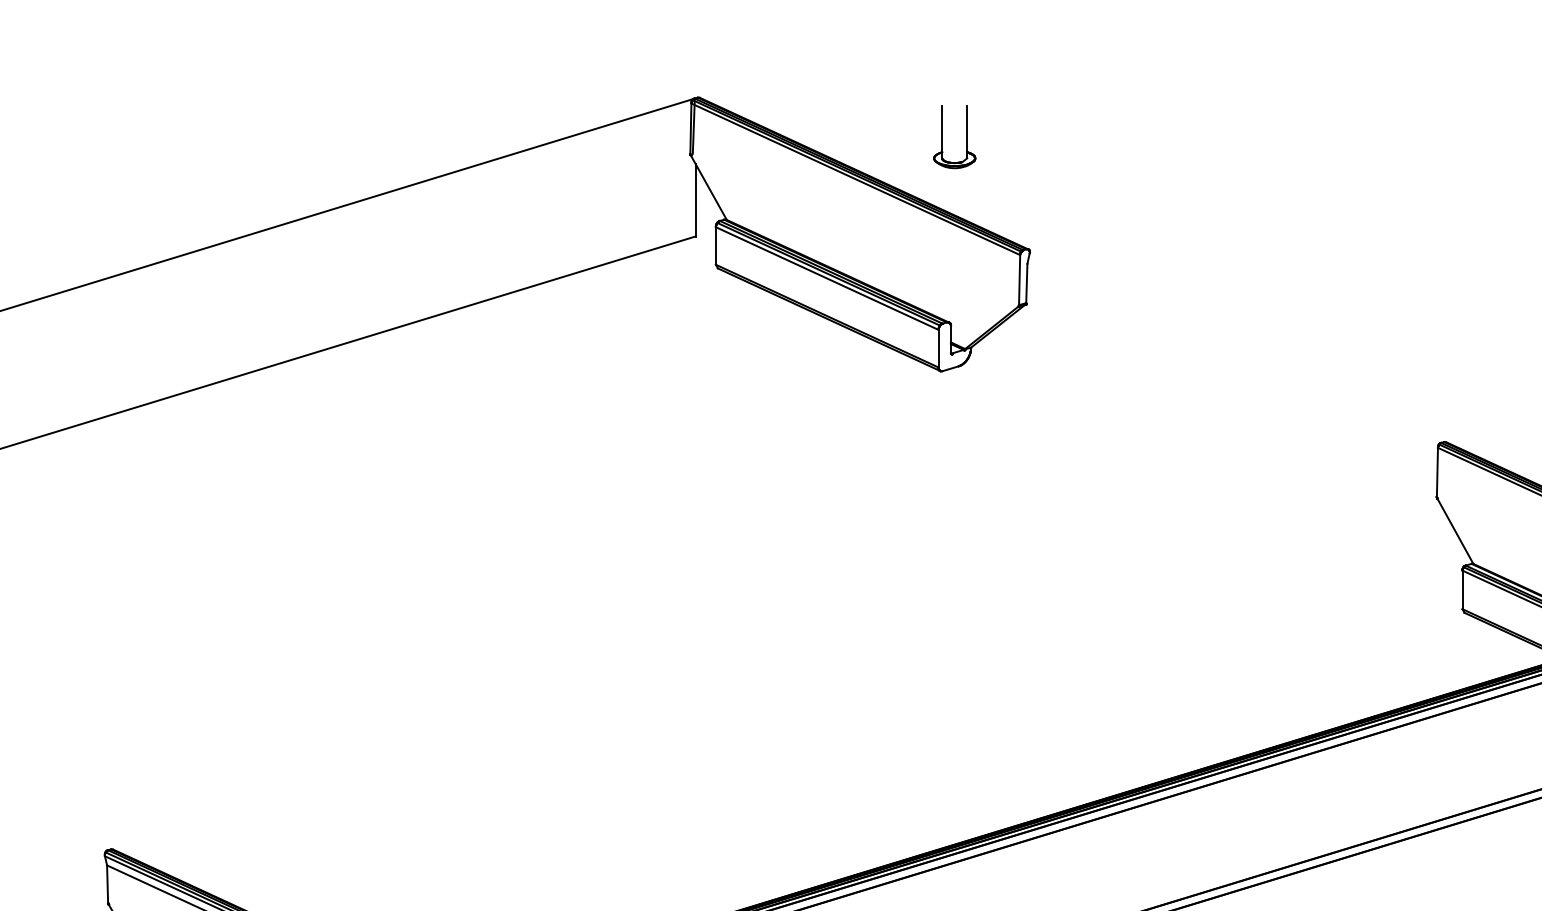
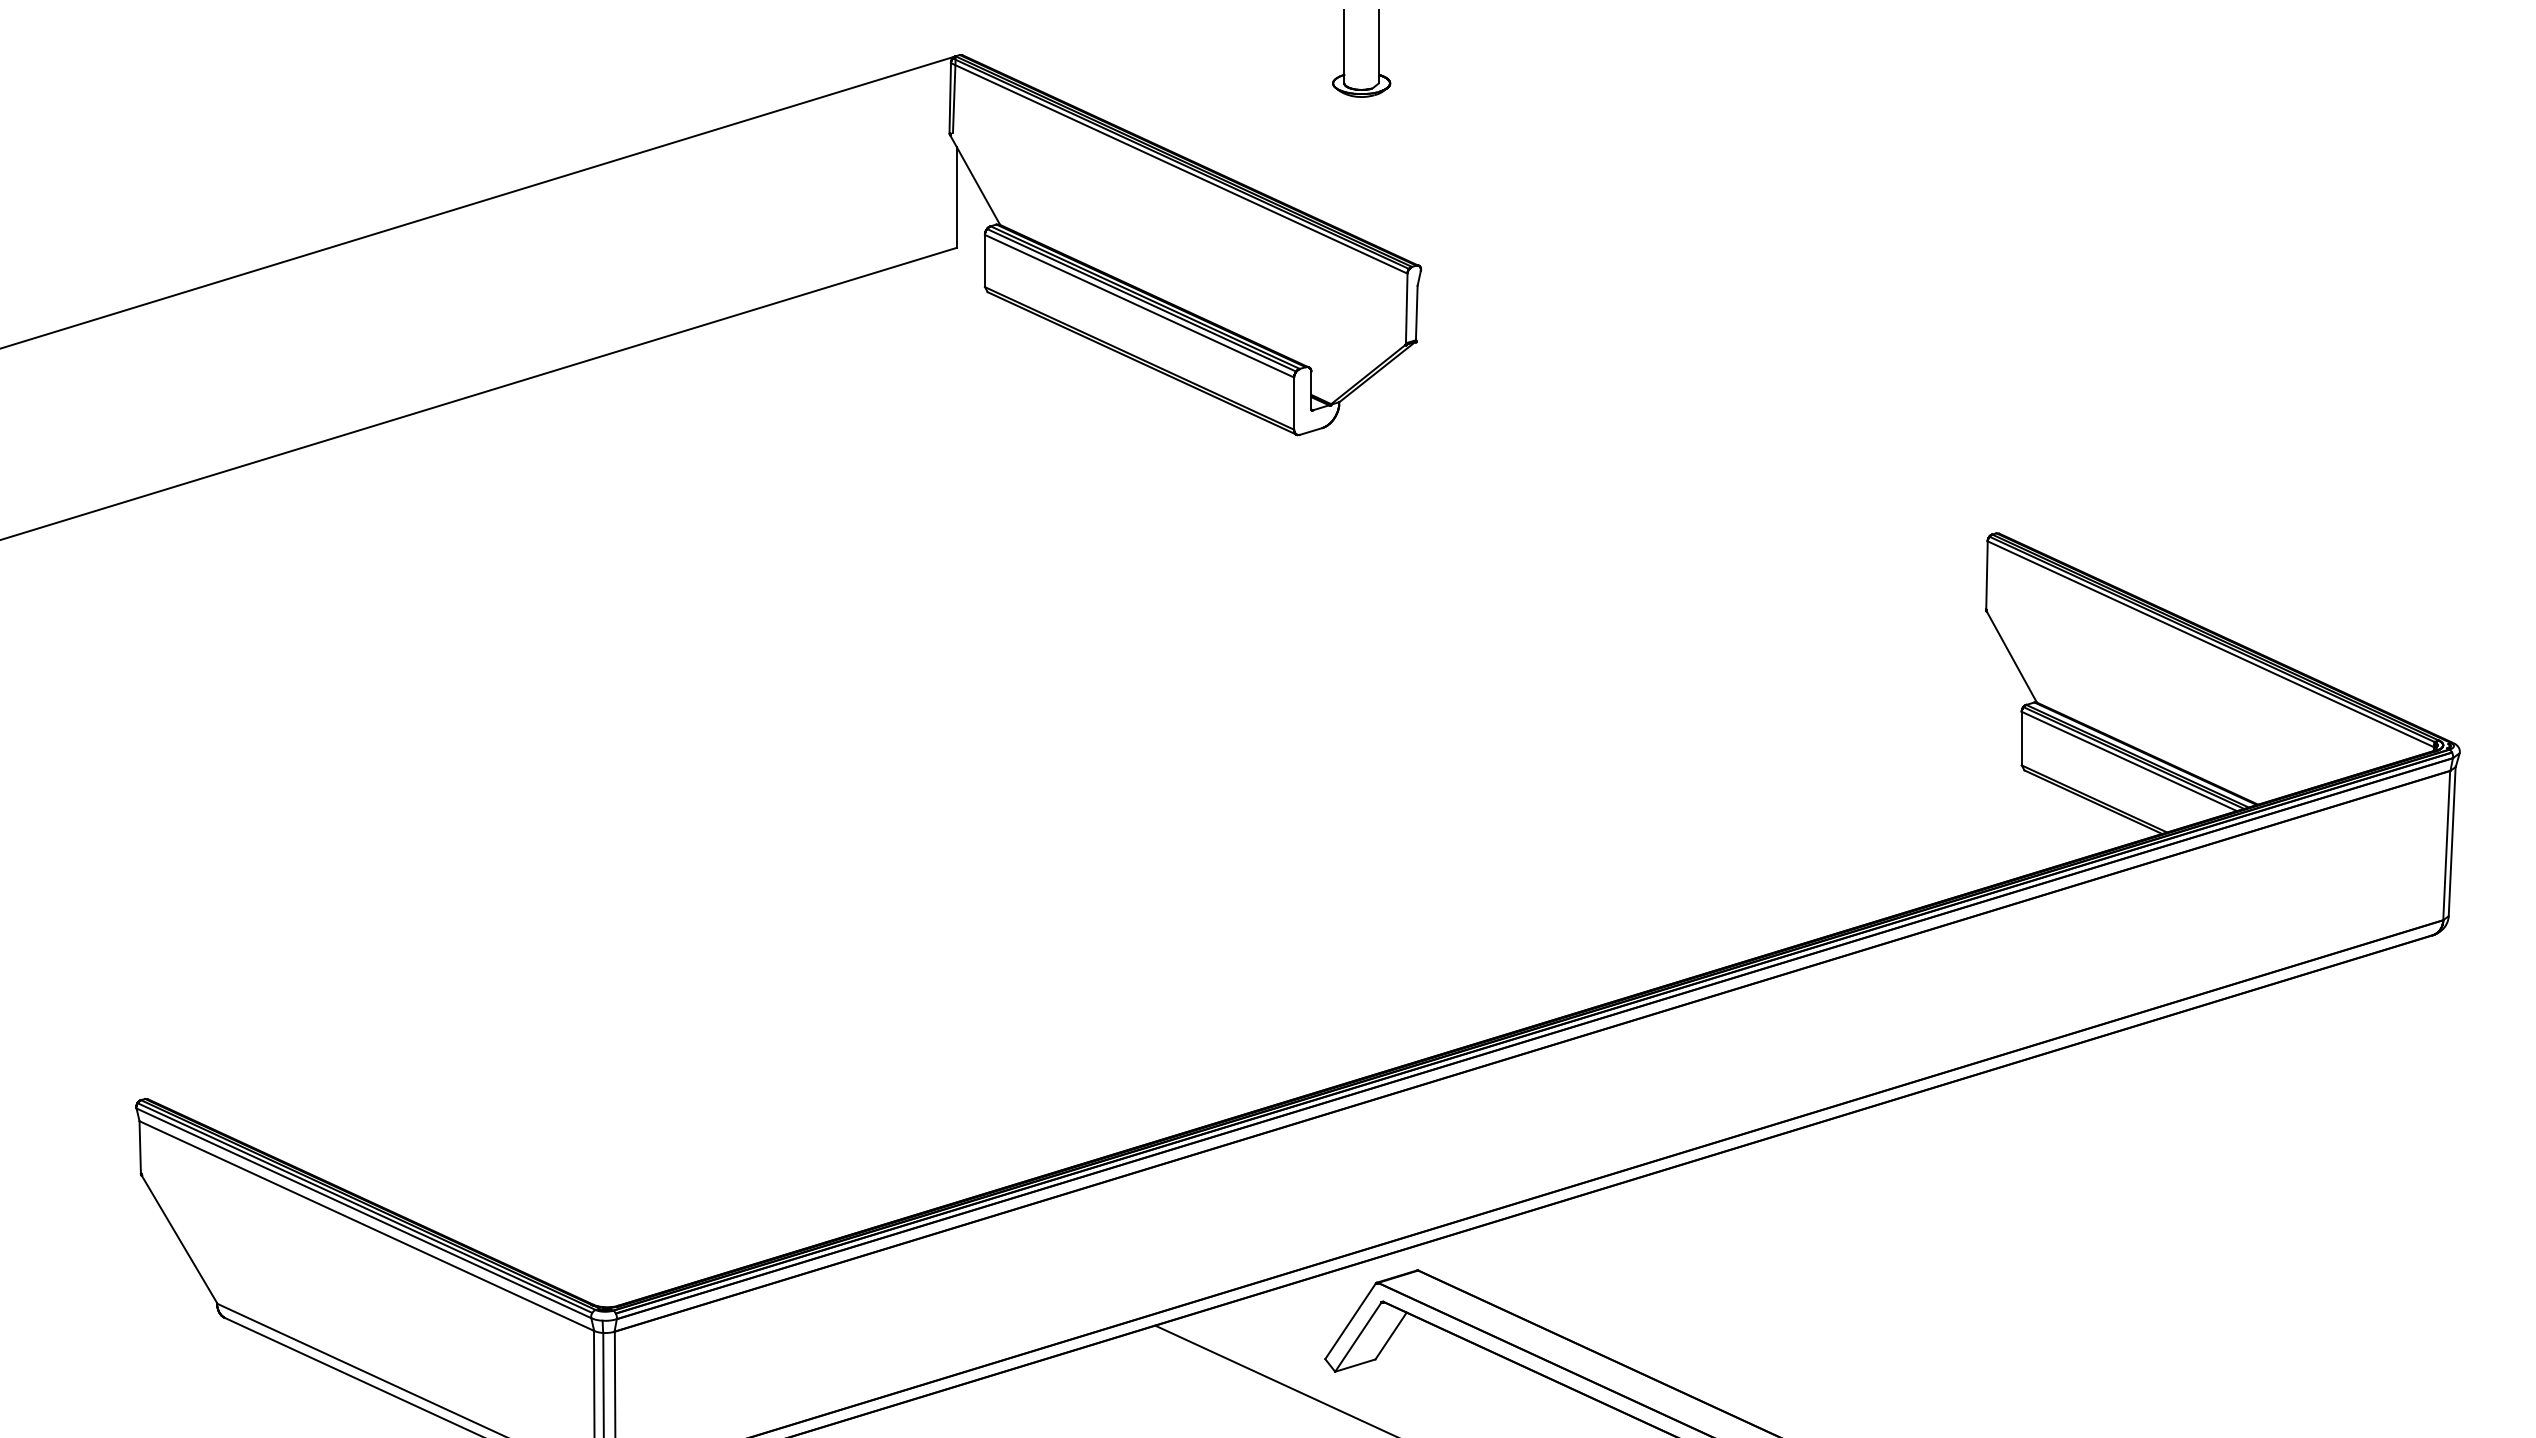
part: (942, 136) -> (1344, 53), moved

